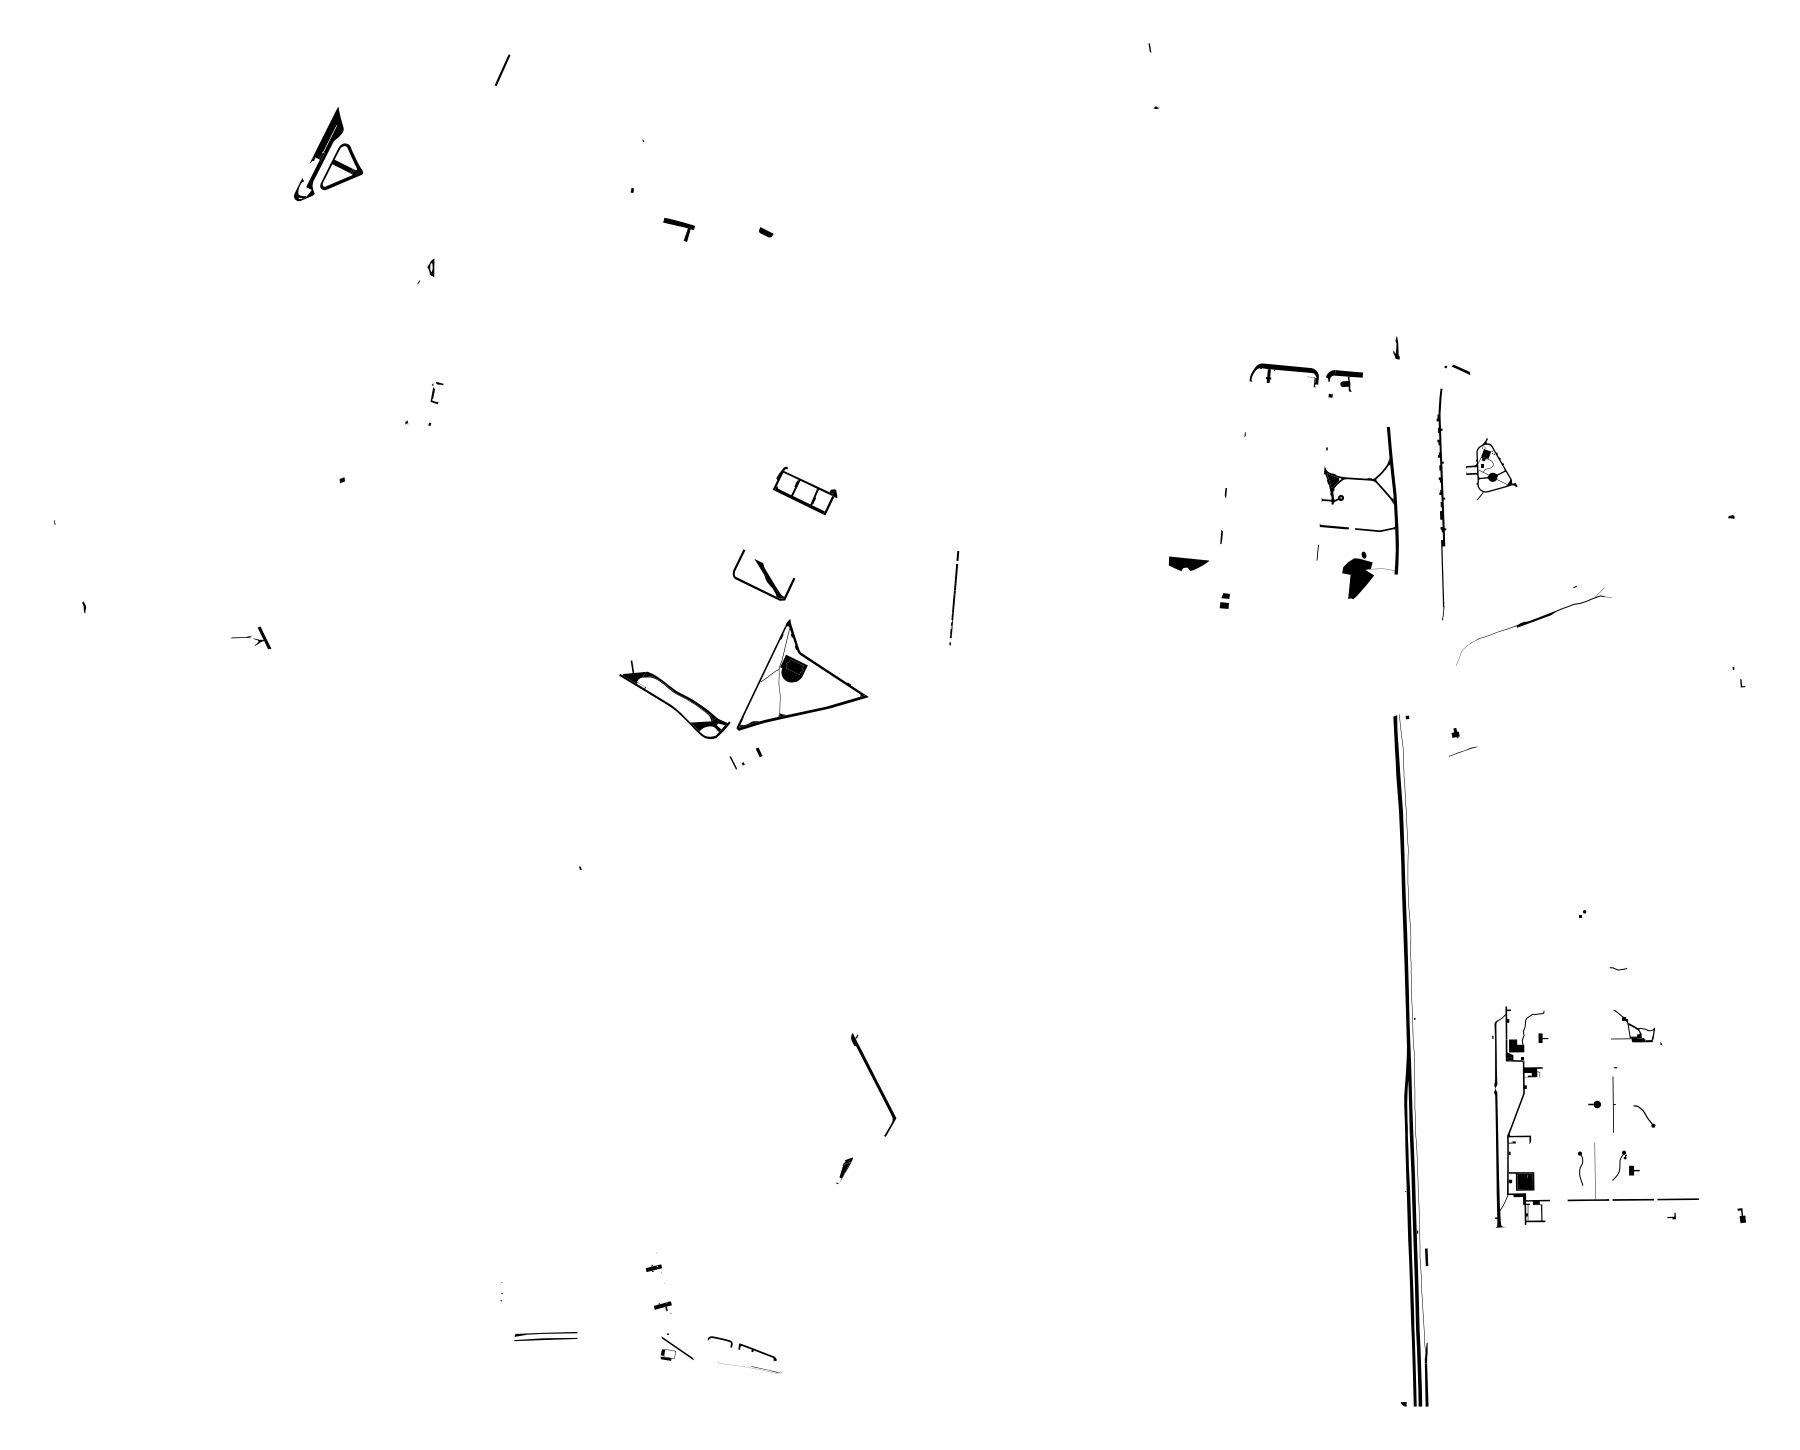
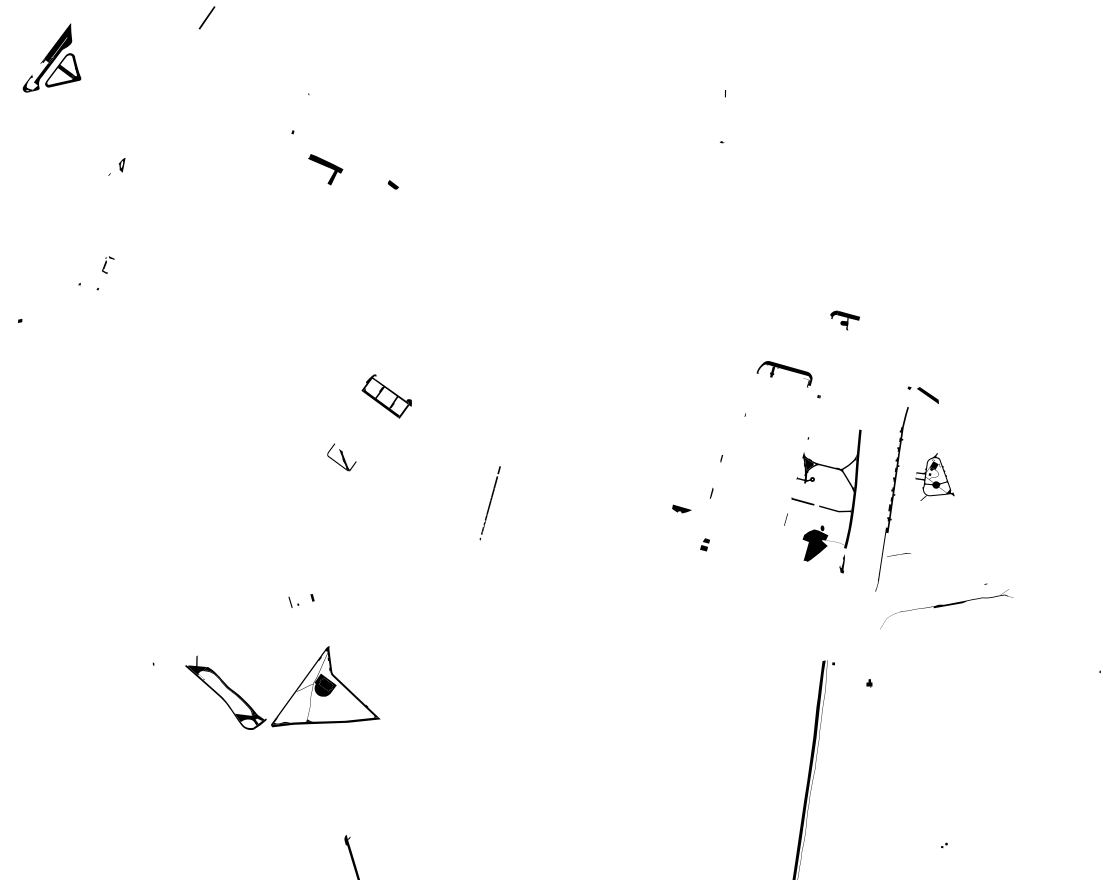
part: (678, 229) -> (324, 170), size x1.4
part: (1396, 347) -> (842, 563), moved
part: (1457, 369) -> (923, 394), size x1.6
part: (1344, 380) -> (844, 320), moved
part: (1188, 563) -> (681, 509), size x0.6
part: (763, 574) -> (341, 456), size x0.6
part: (756, 685) -> (292, 693), moved
part: (1463, 751) -> (899, 554), moved

